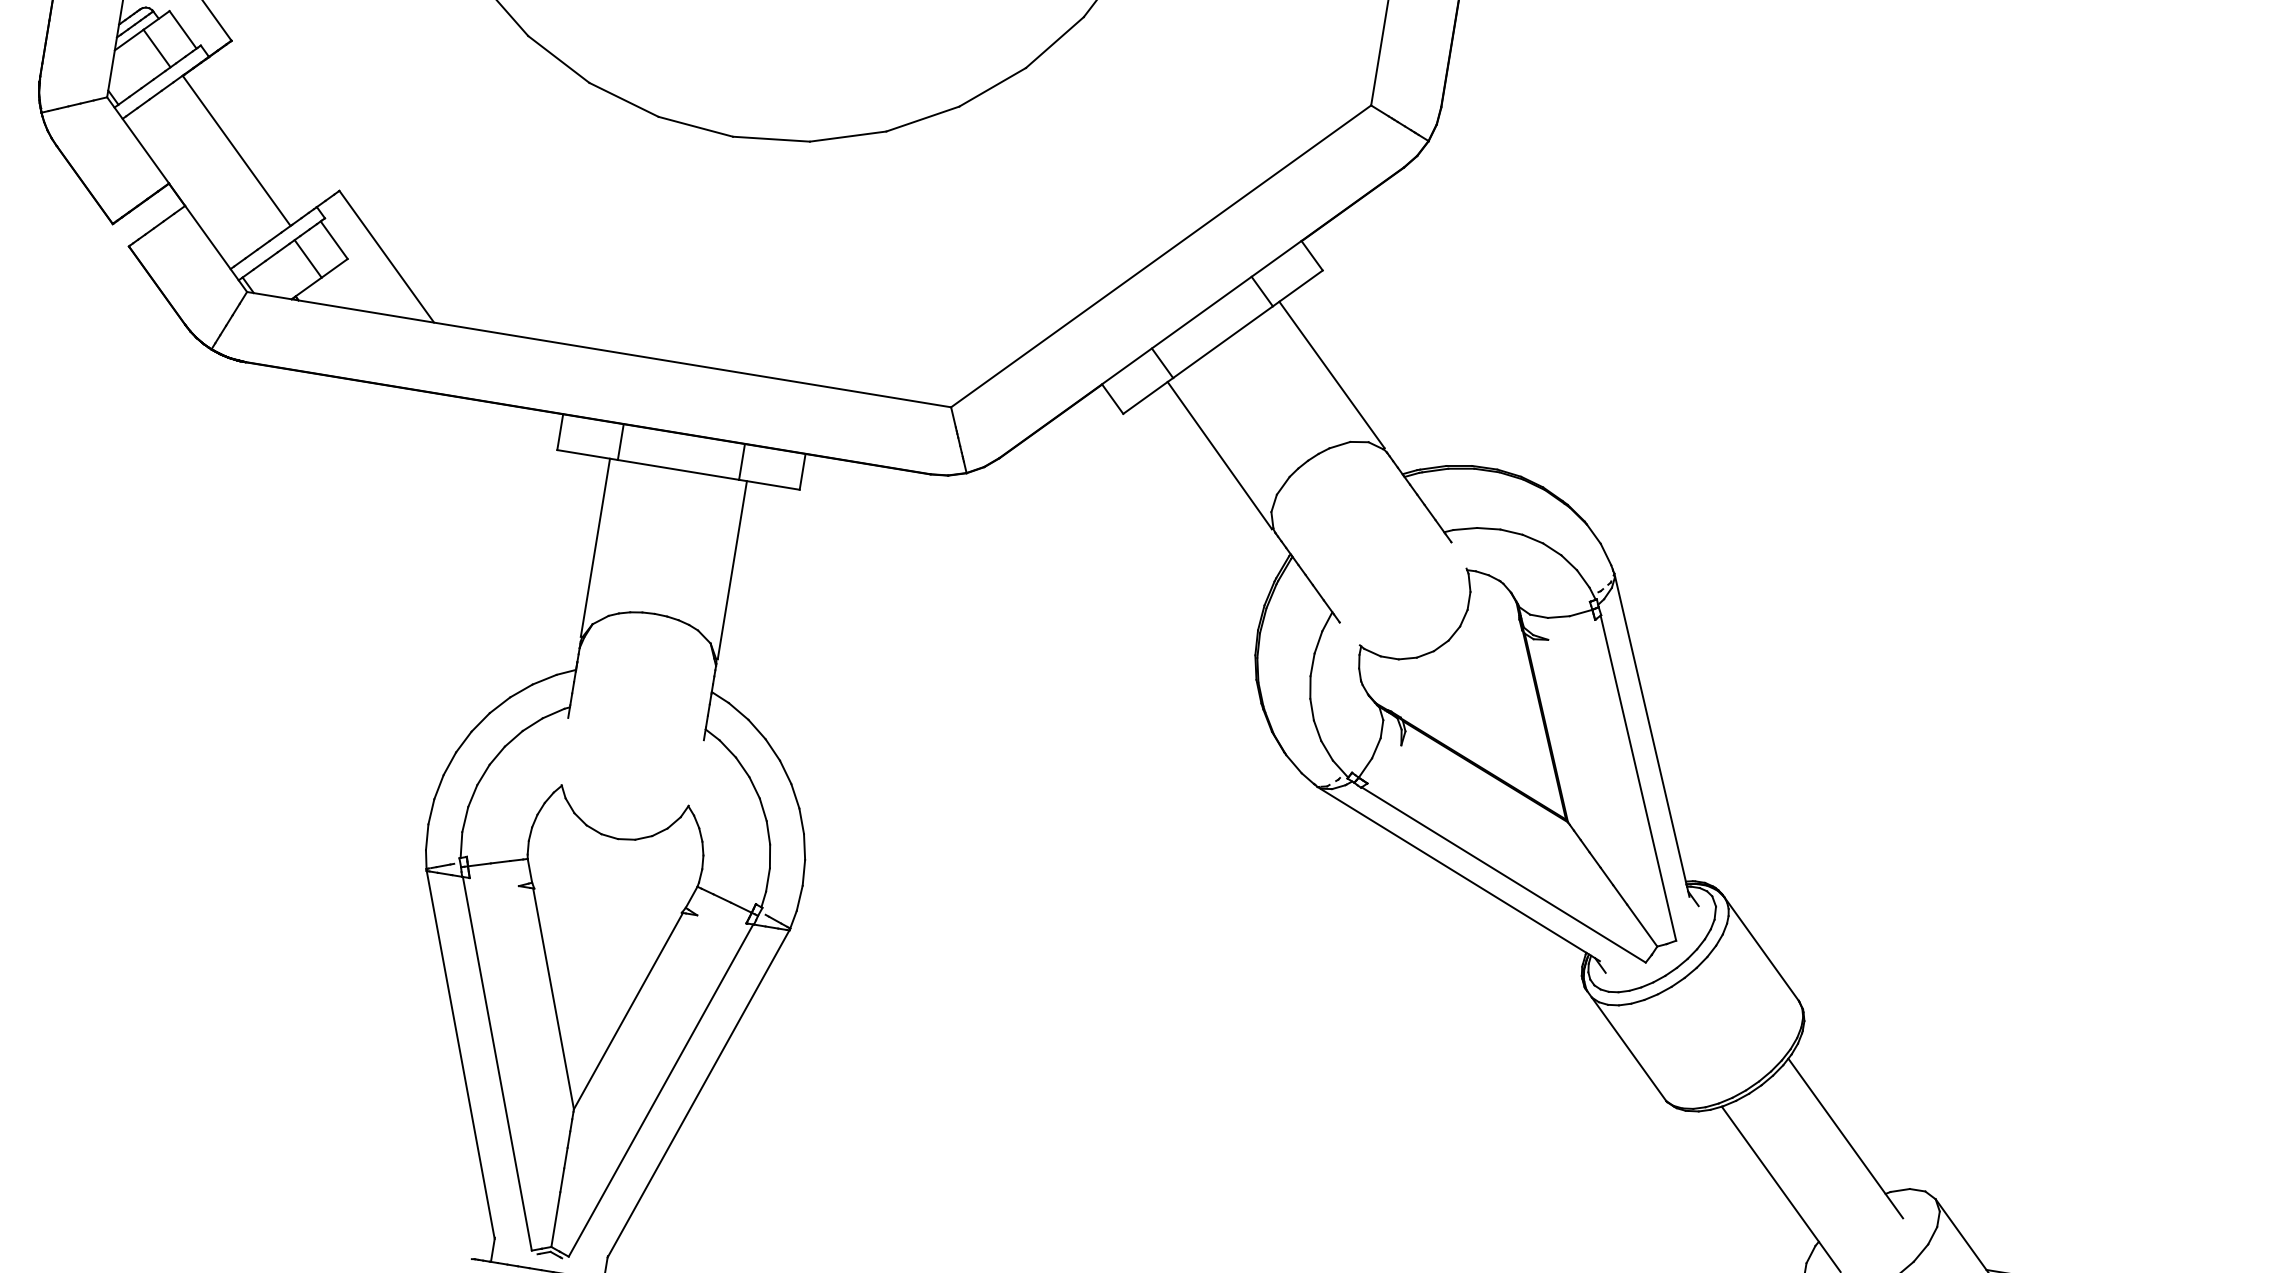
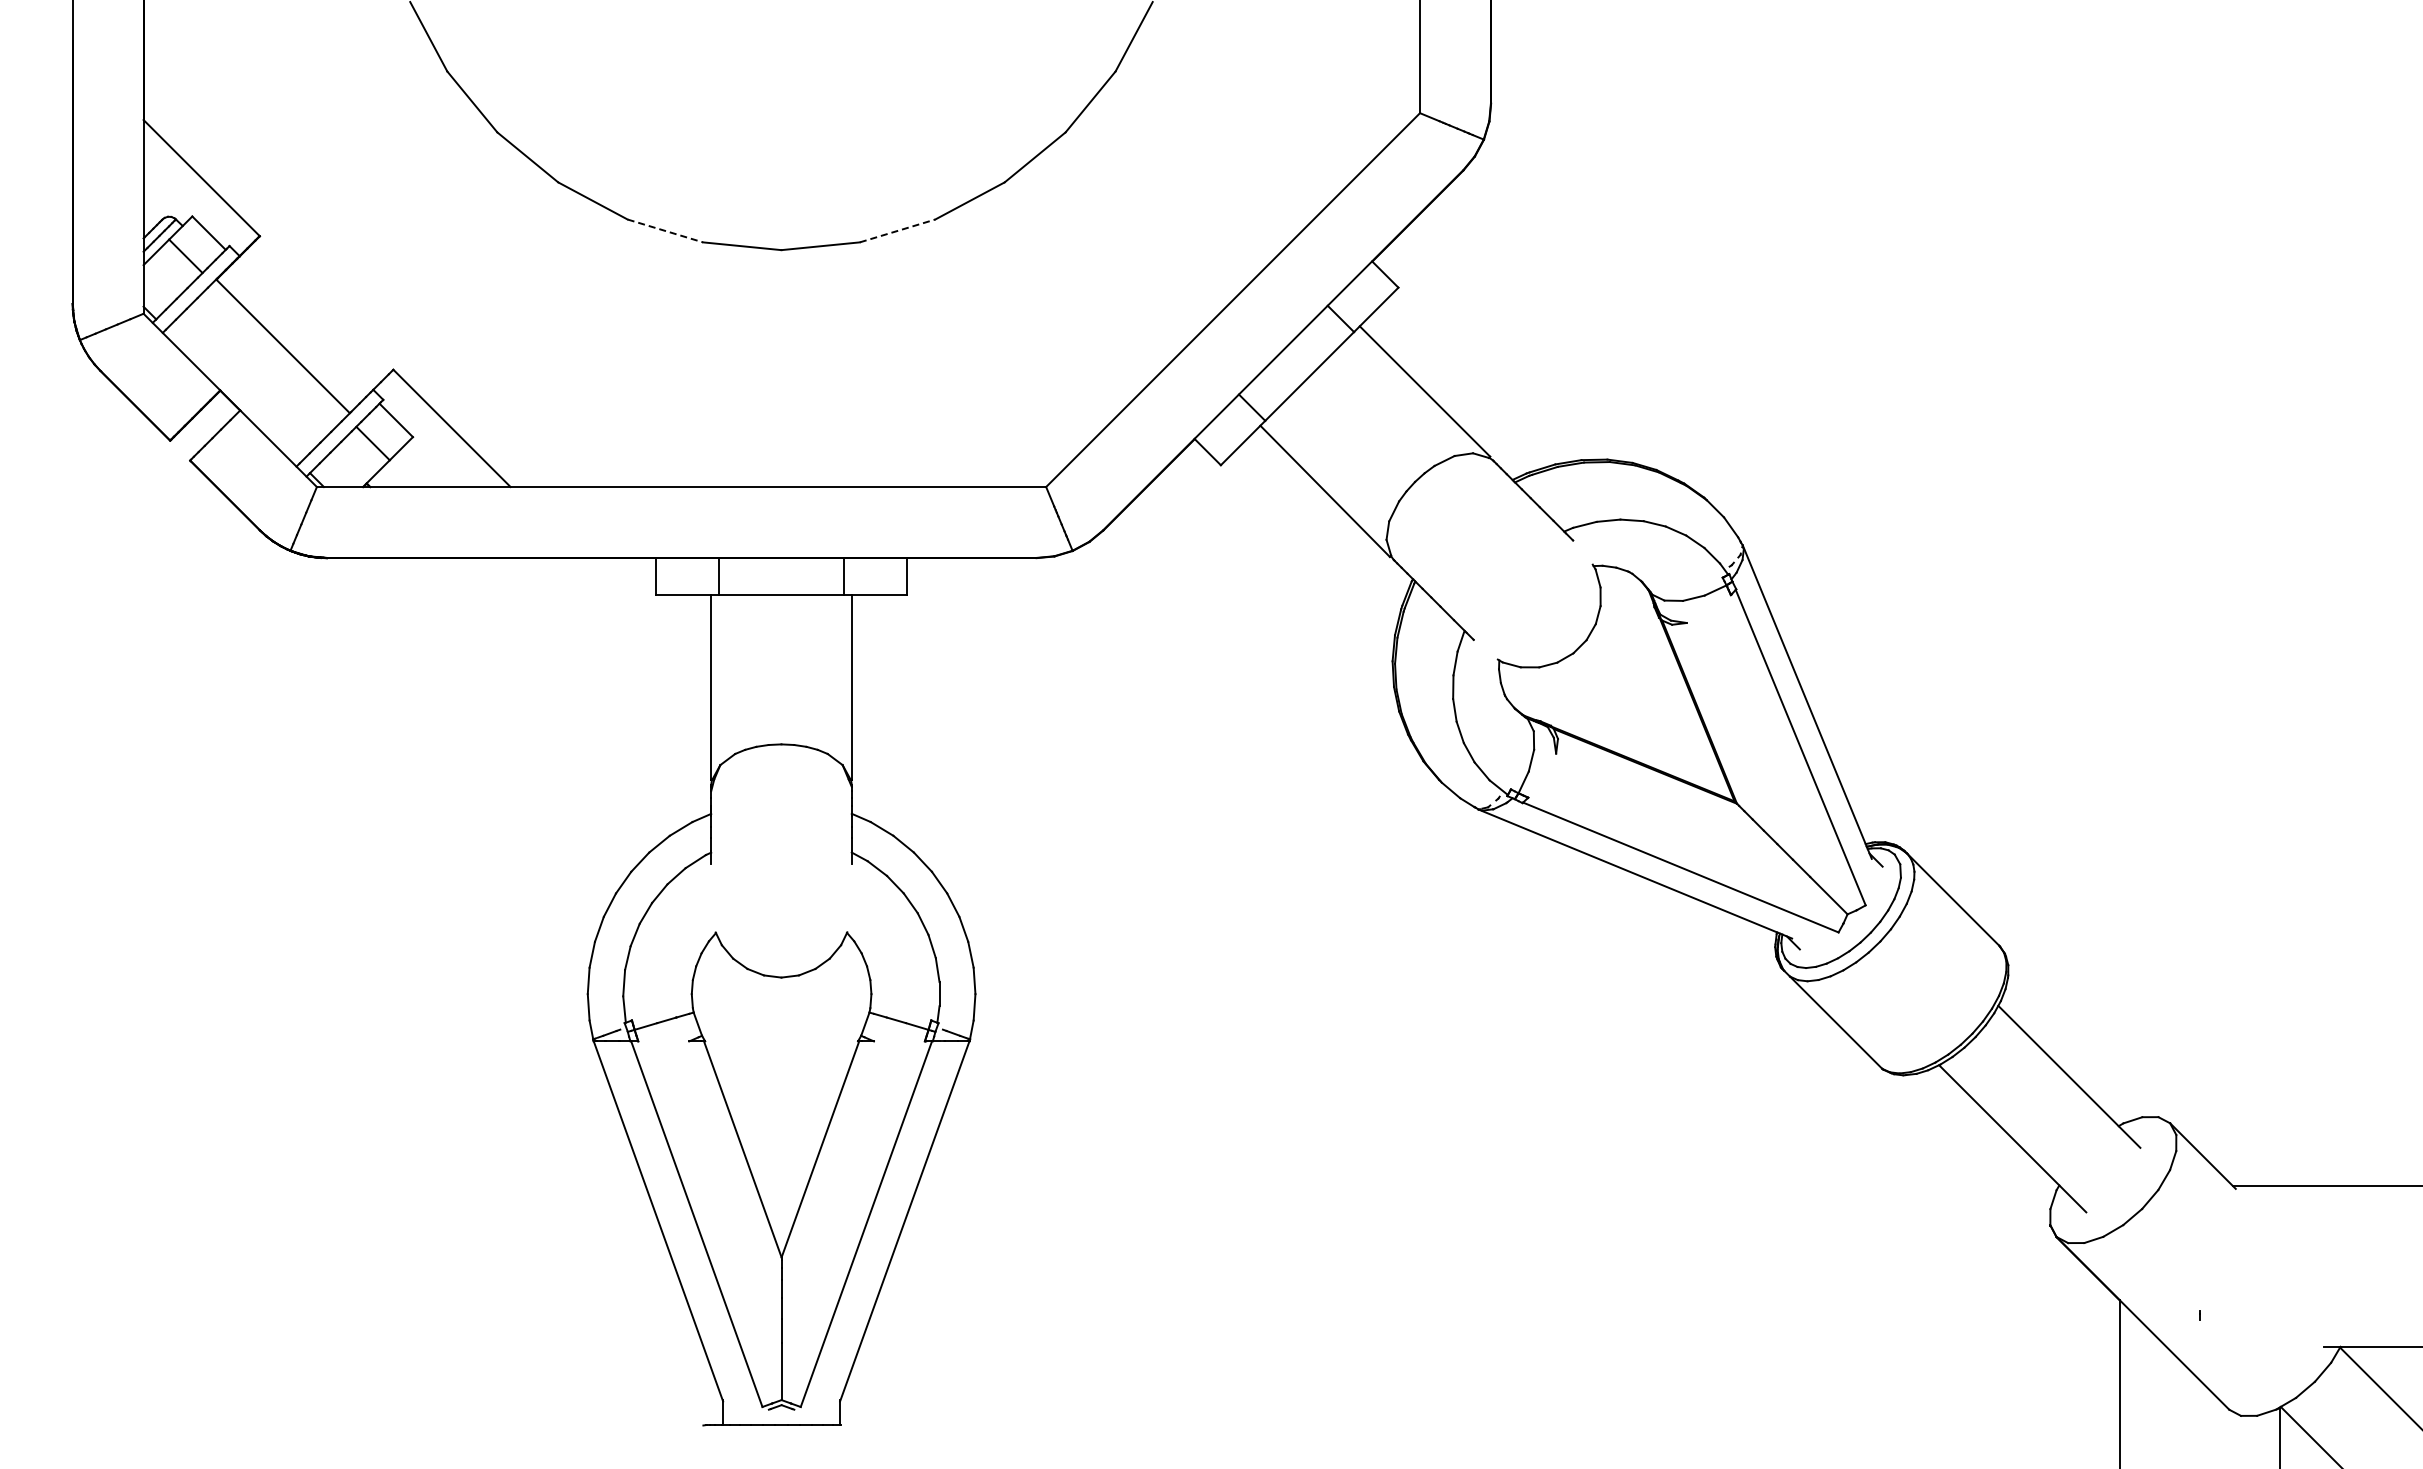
line: (624, 100) -> (665, 231), solid -> dashed
line: (849, 136) -> (898, 230), solid -> dashed

